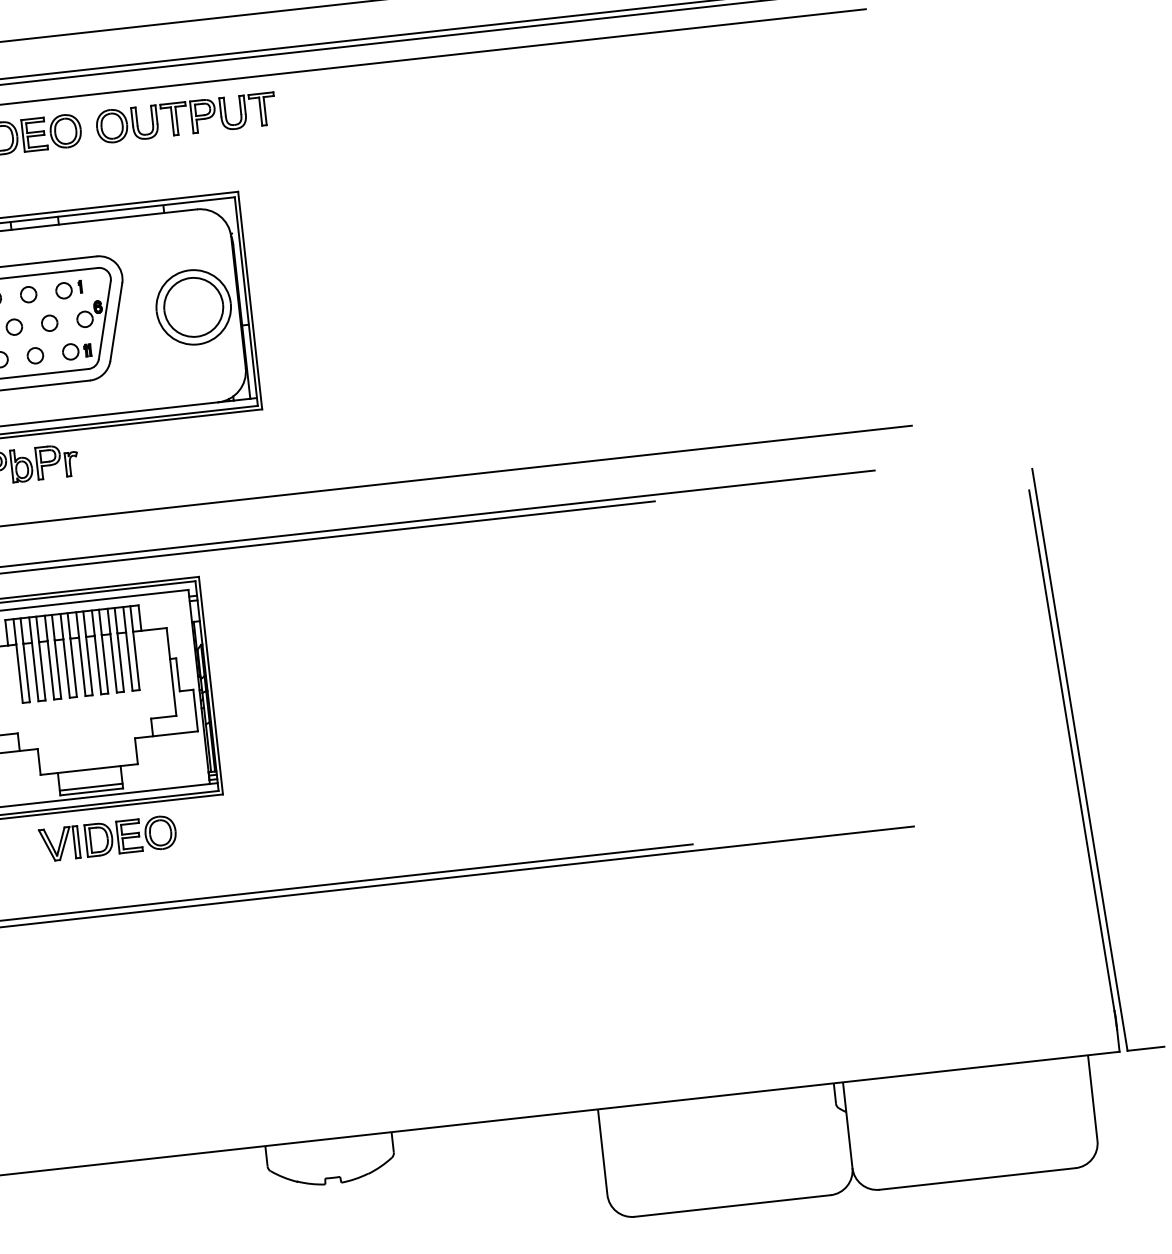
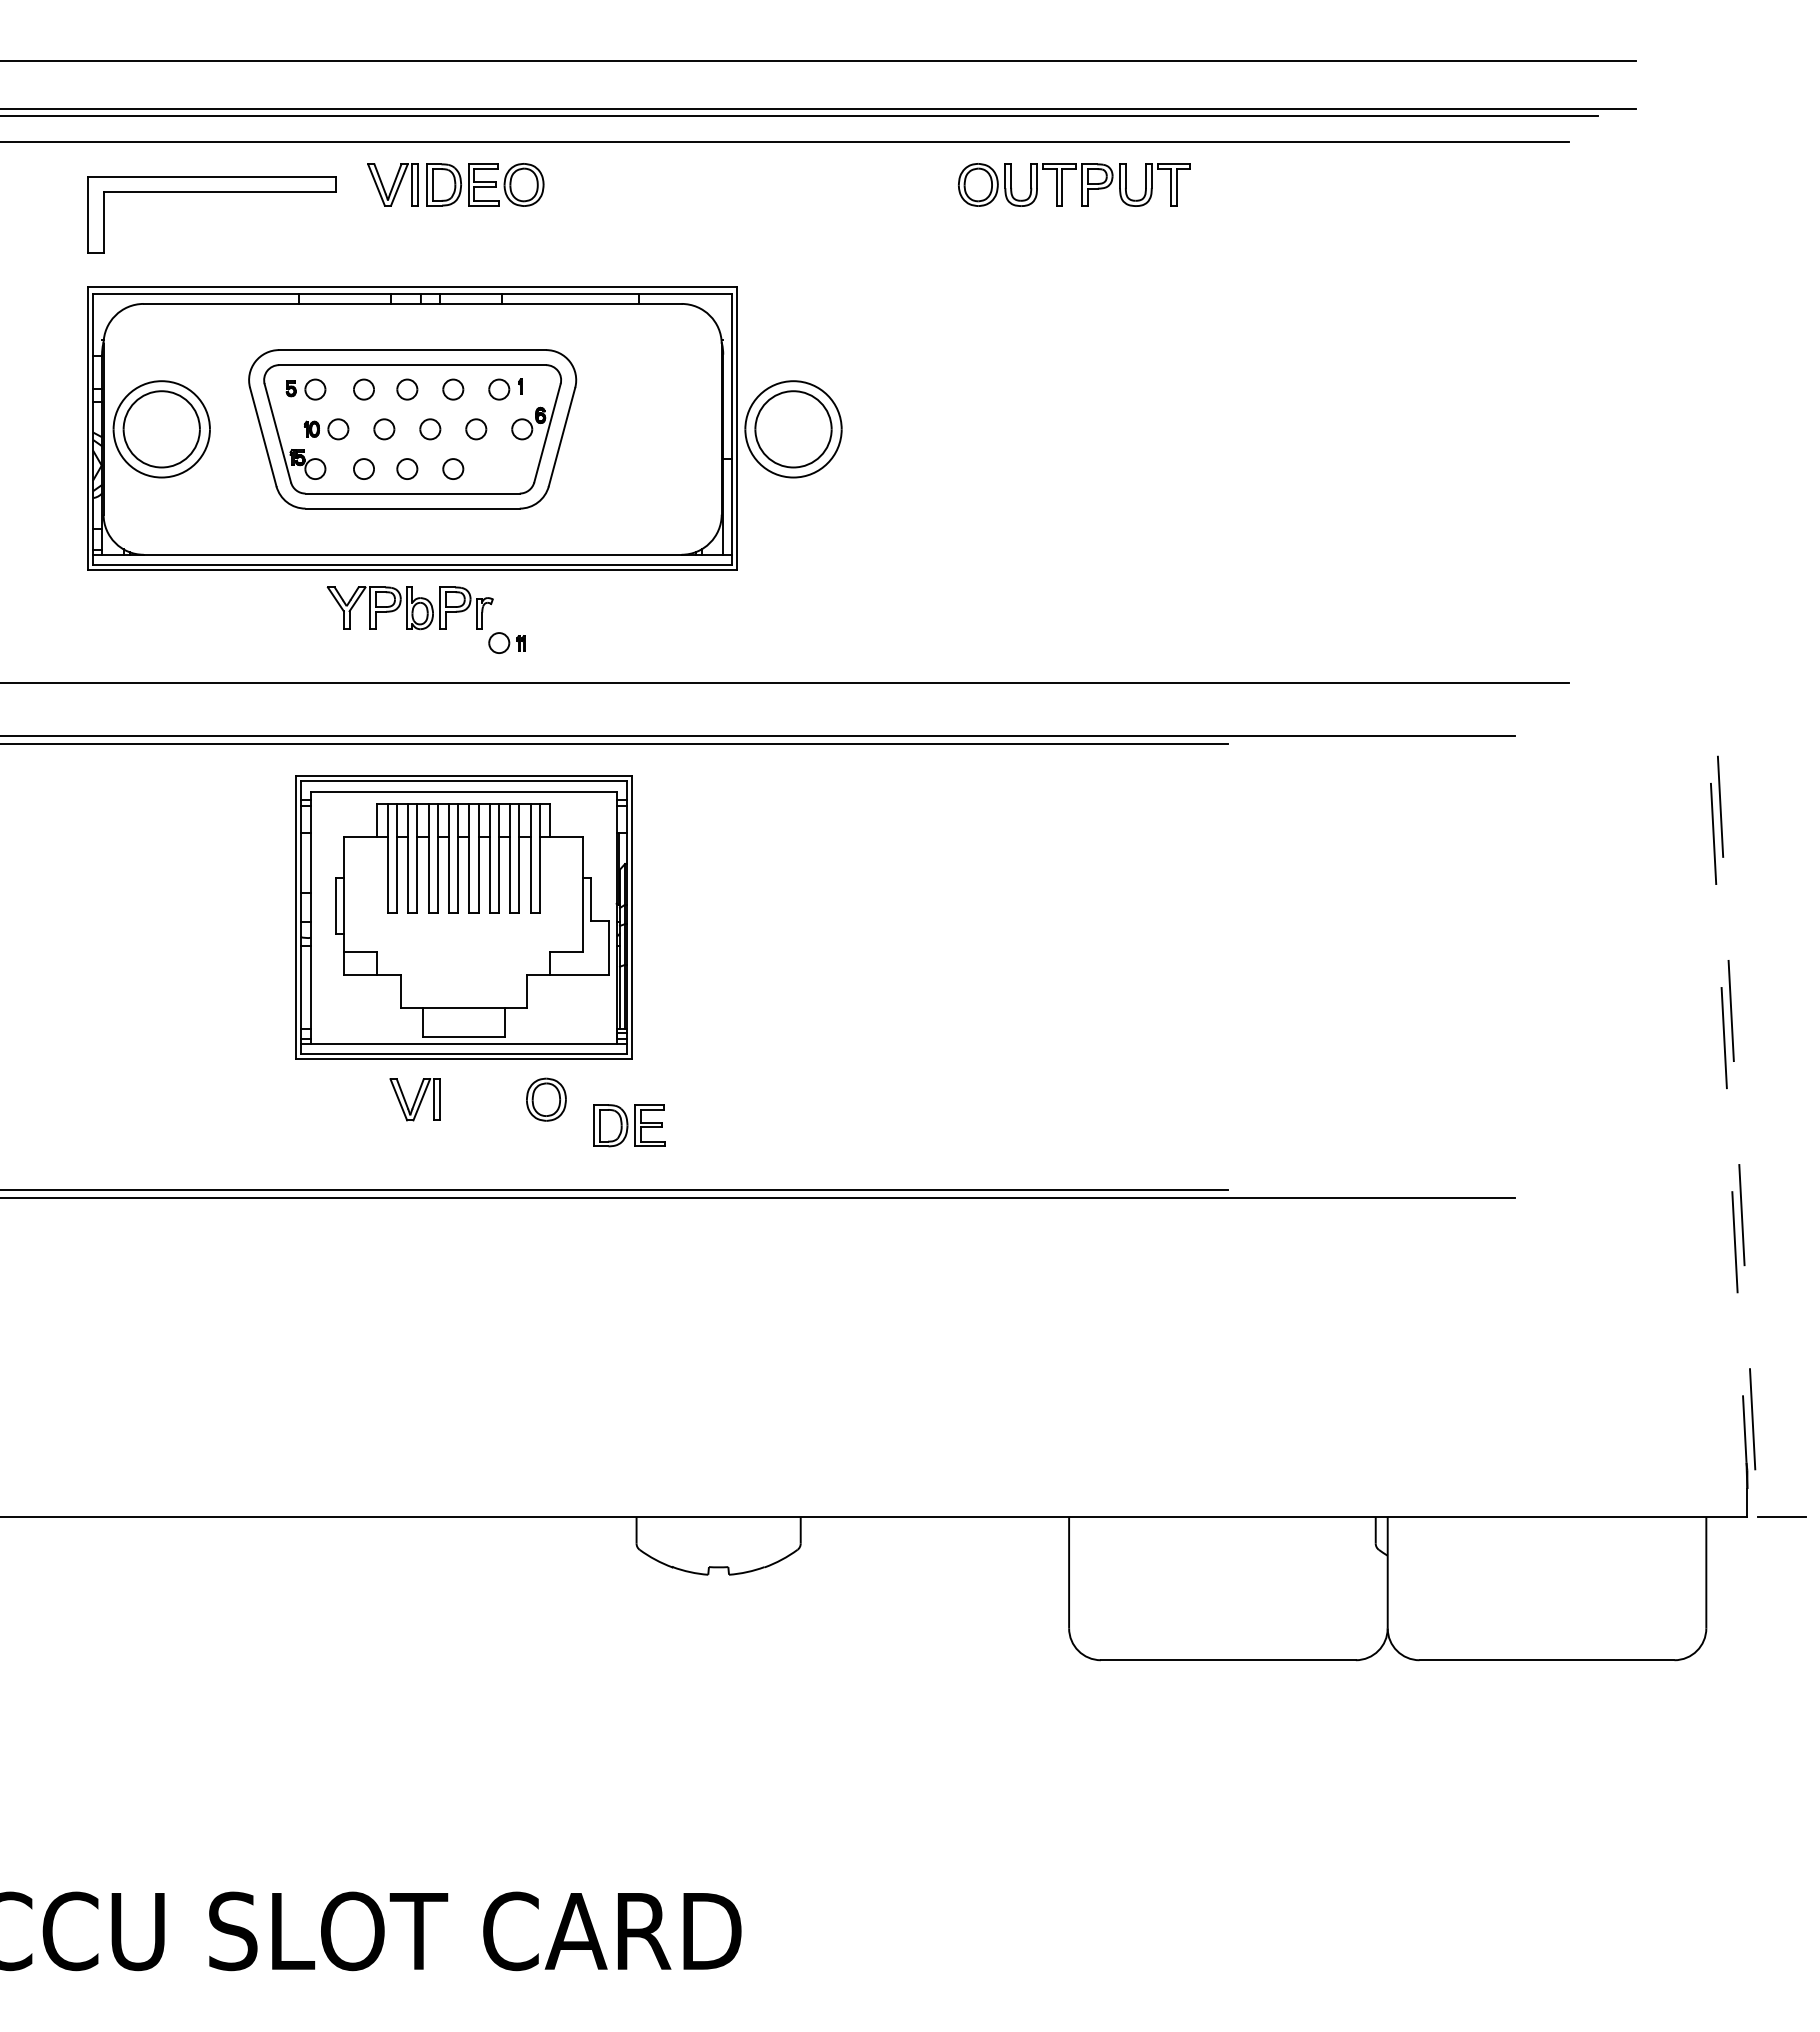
part: (191, 117) -> (1081, 184), moved
part: (193, 307) -> (793, 429), moved
part: (76, 350) -> (506, 642), moved
line: (1071, 750) -> (1728, 1123), solid -> dashed
line: (1079, 760) -> (1737, 1136), solid -> dashed
line: (91, 787) -> (463, 1031), removed
part: (113, 837) -> (629, 1125), moved

